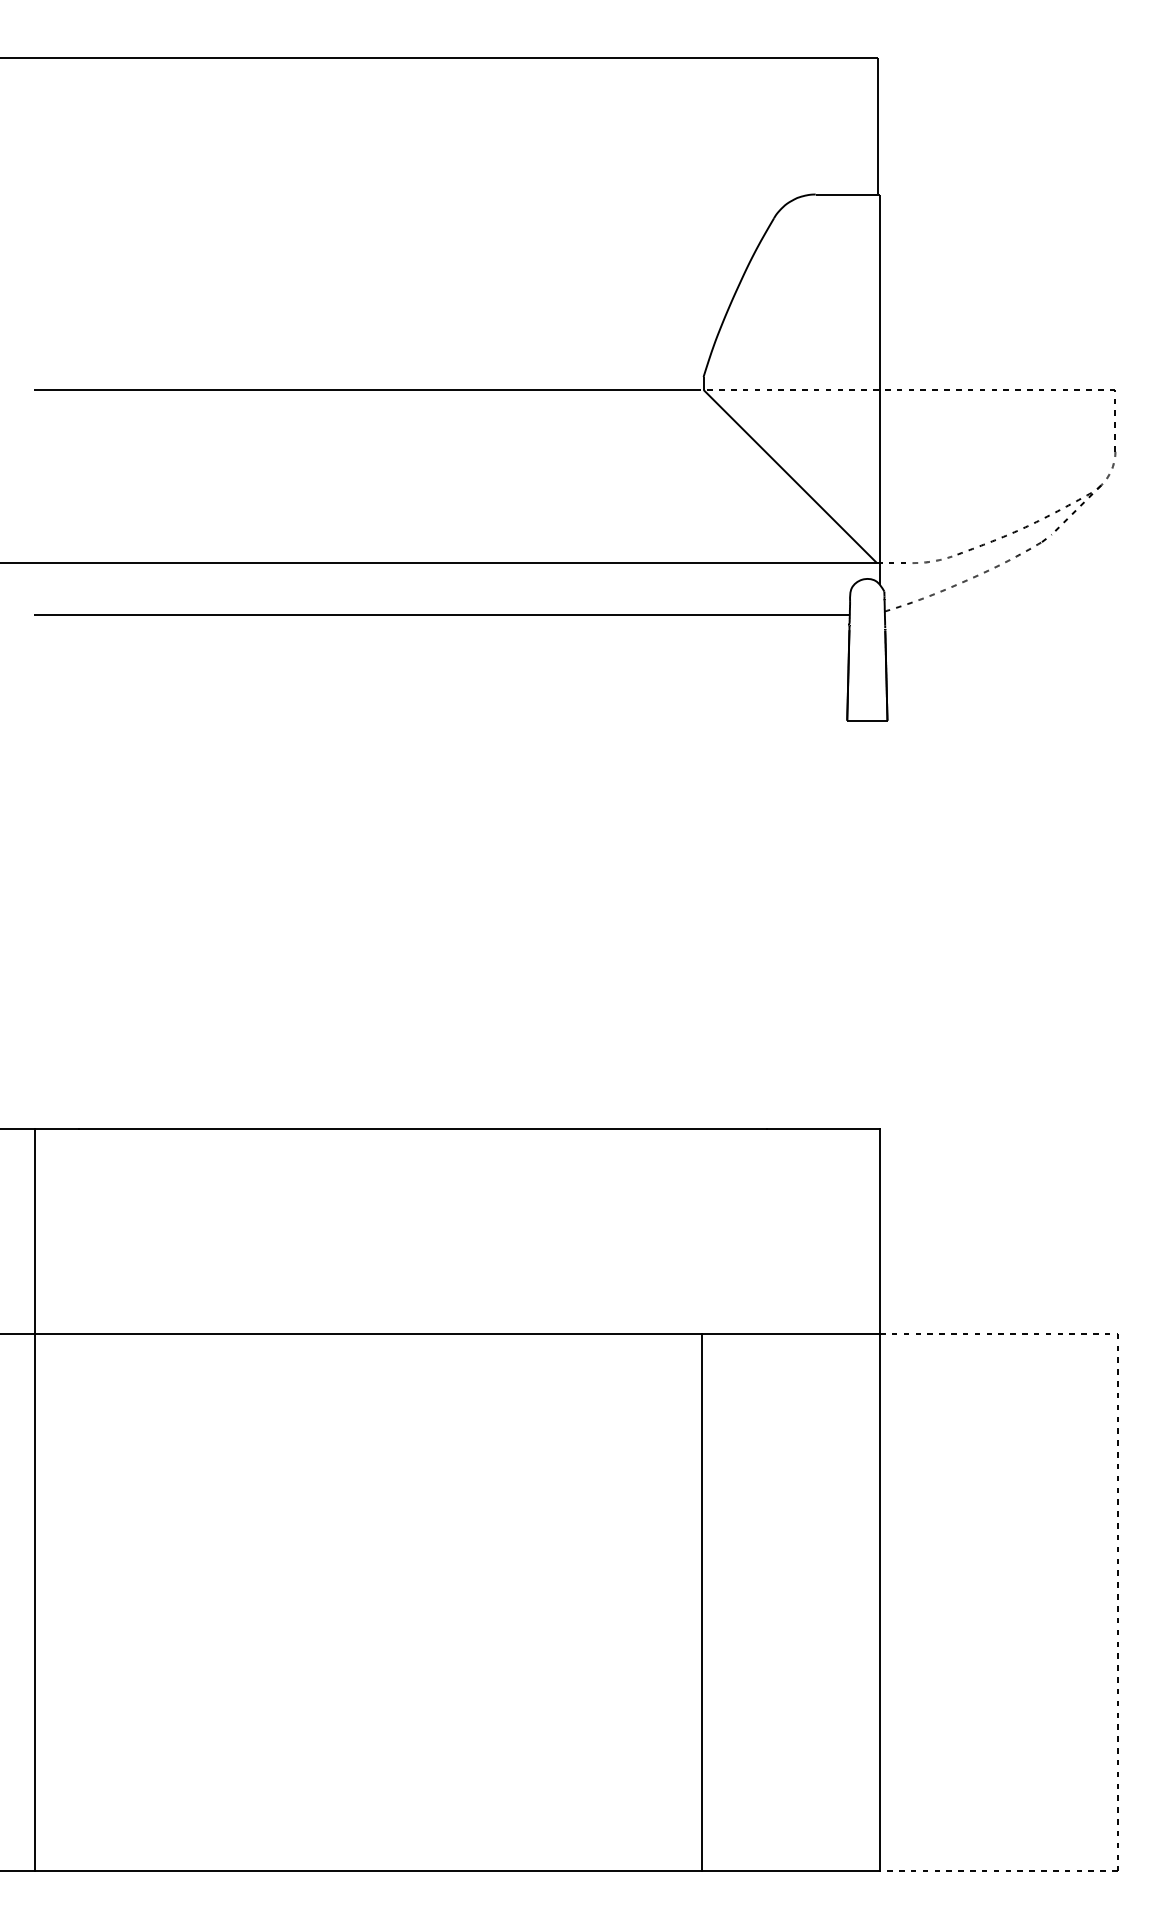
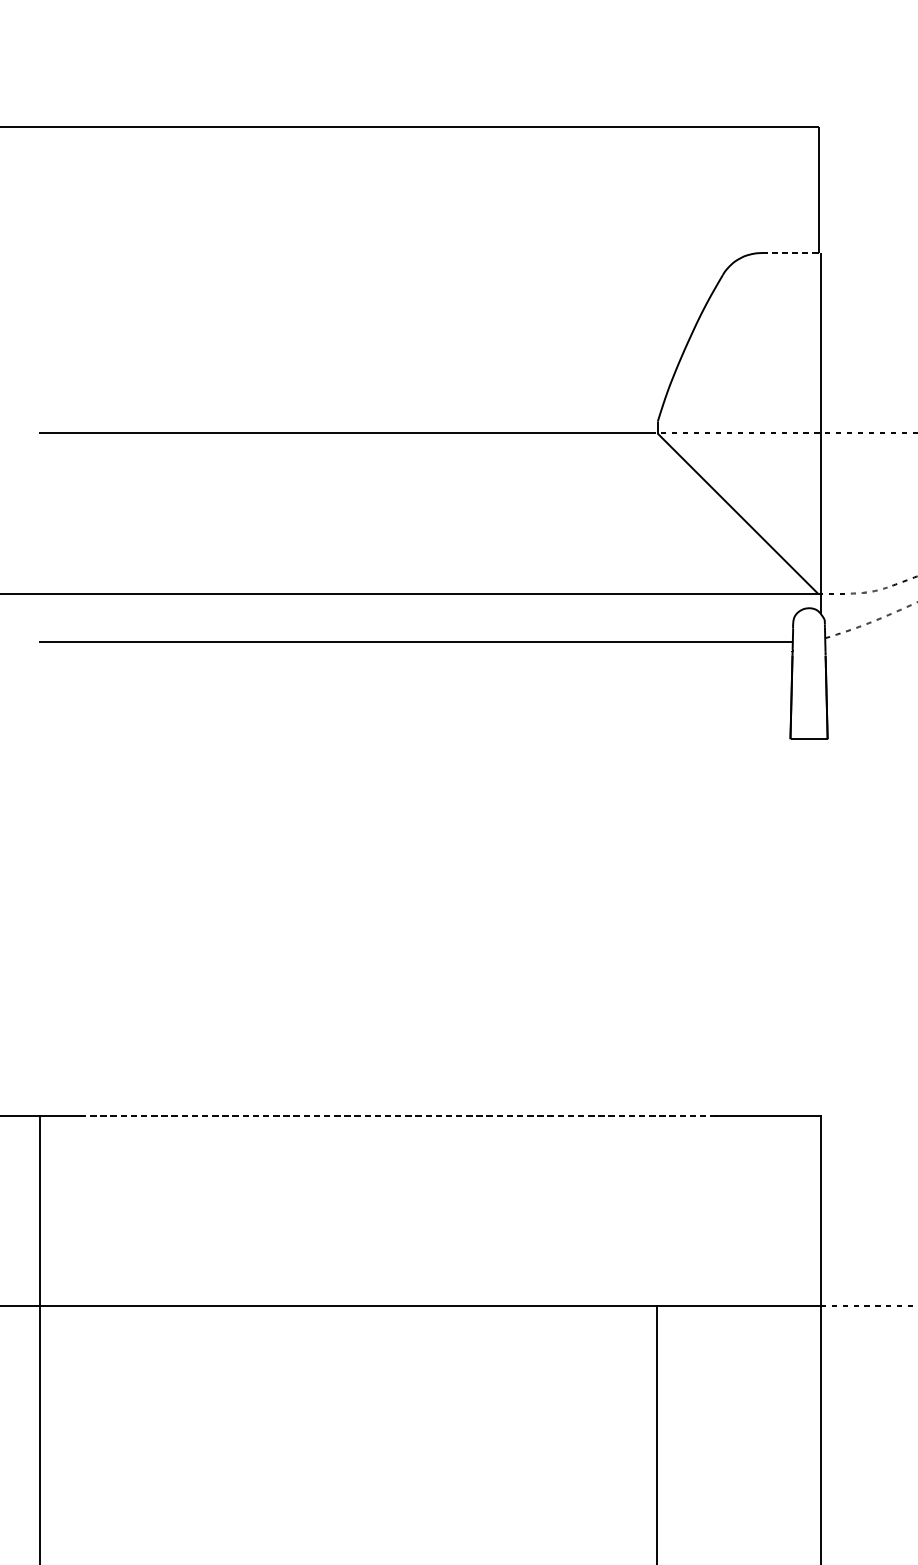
line: (848, 194) -> (791, 253), solid -> dashed
line: (422, 1128) -> (398, 1115), solid -> dashed

